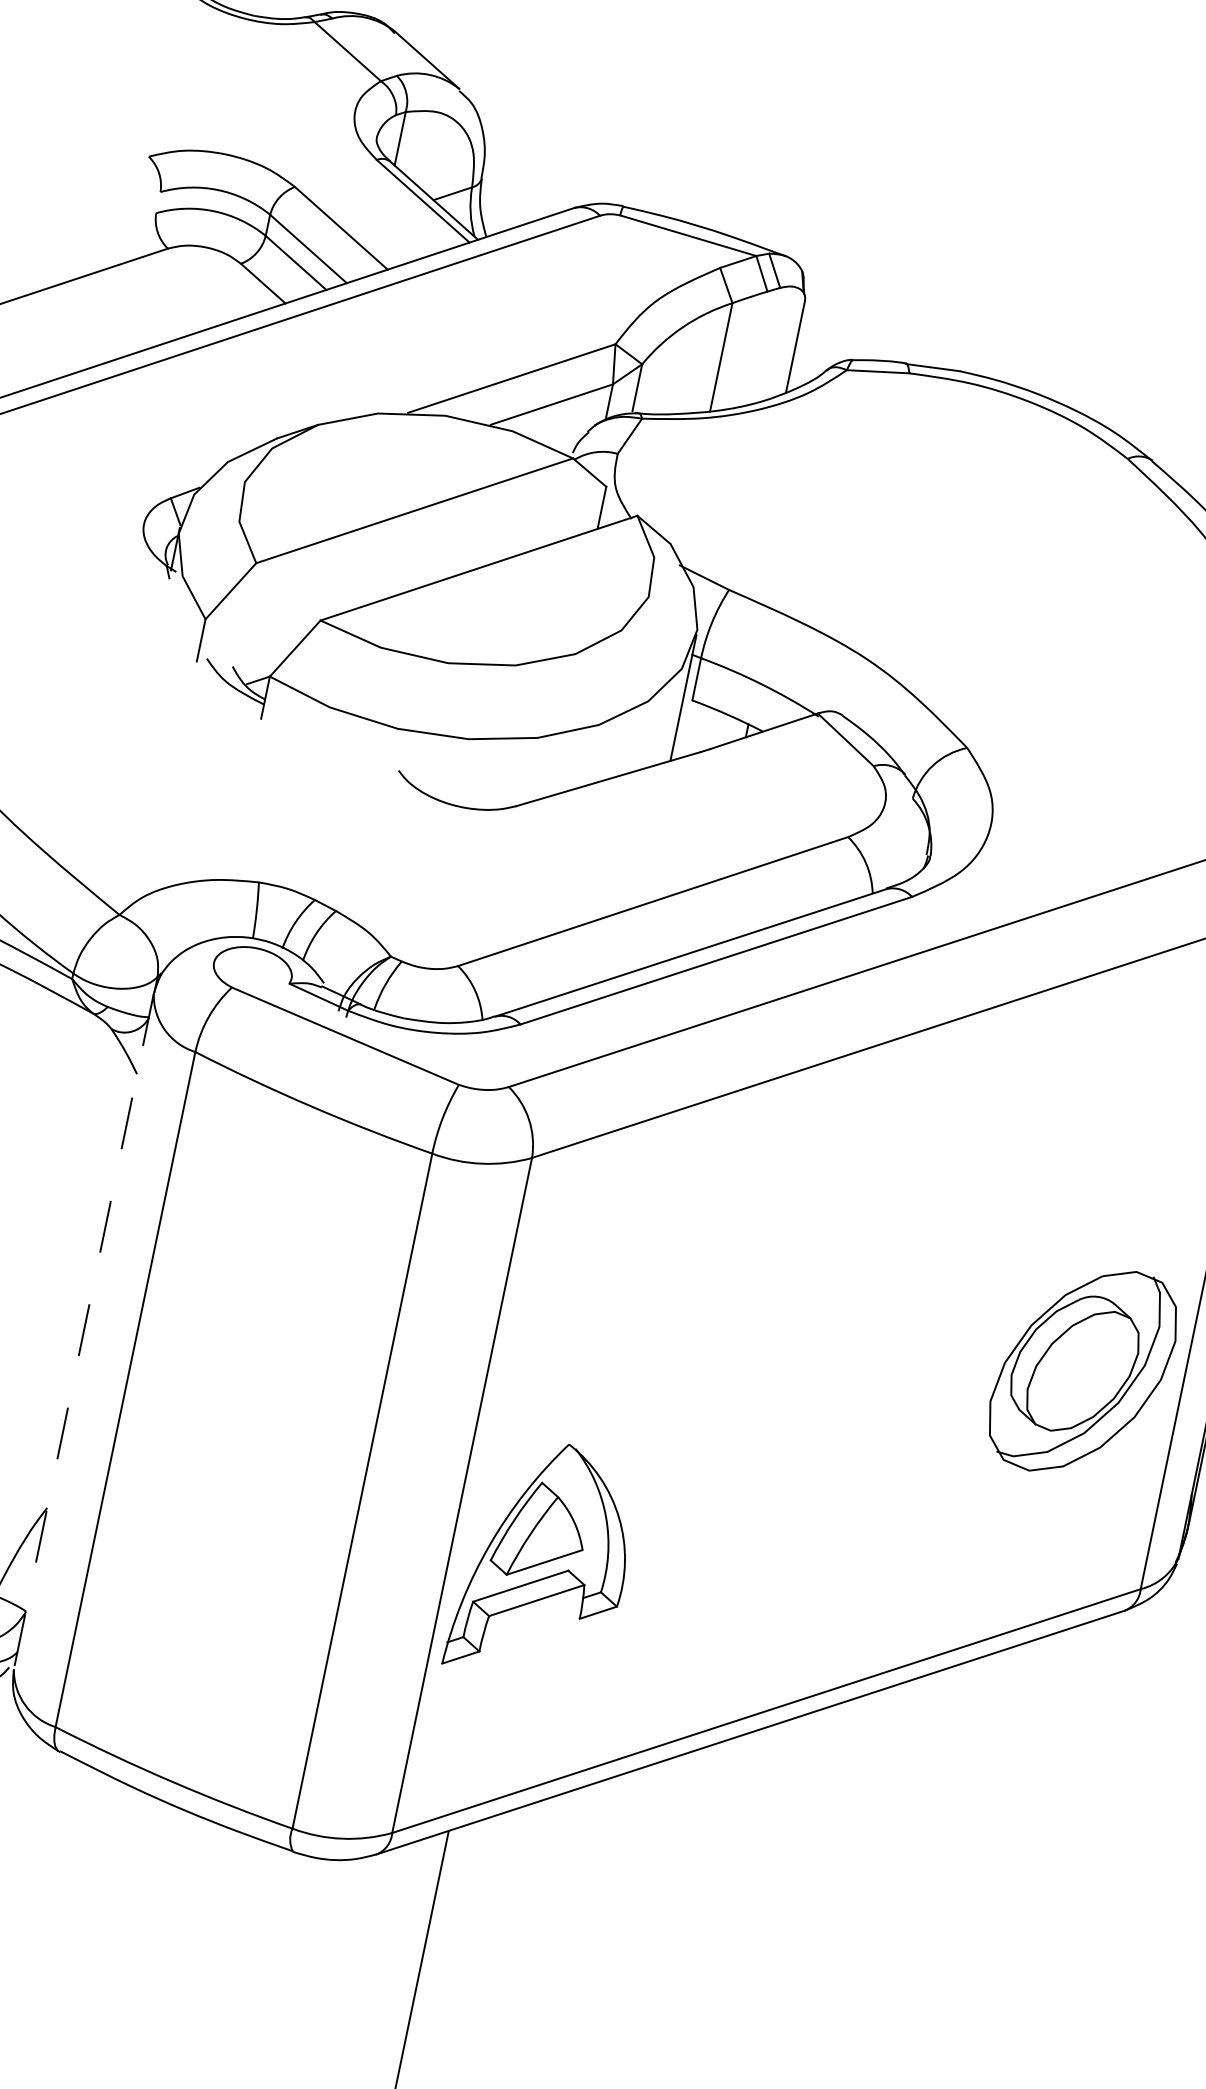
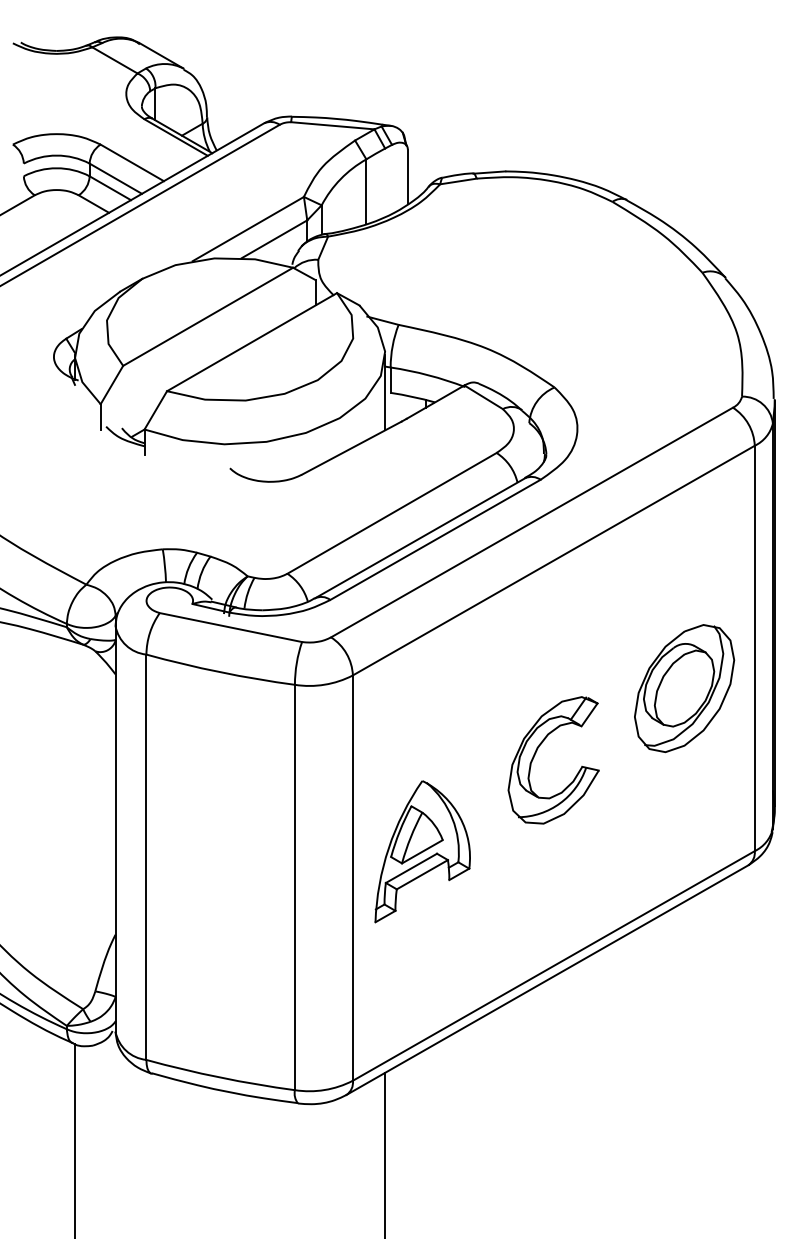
line: (83, 1331) -> (115, 828), dashed -> solid
part: (810, 1351) -> (536, 753), added
part: (1082, 1371) -> (684, 688), moved
part: (544, 1561) -> (422, 851), moved

